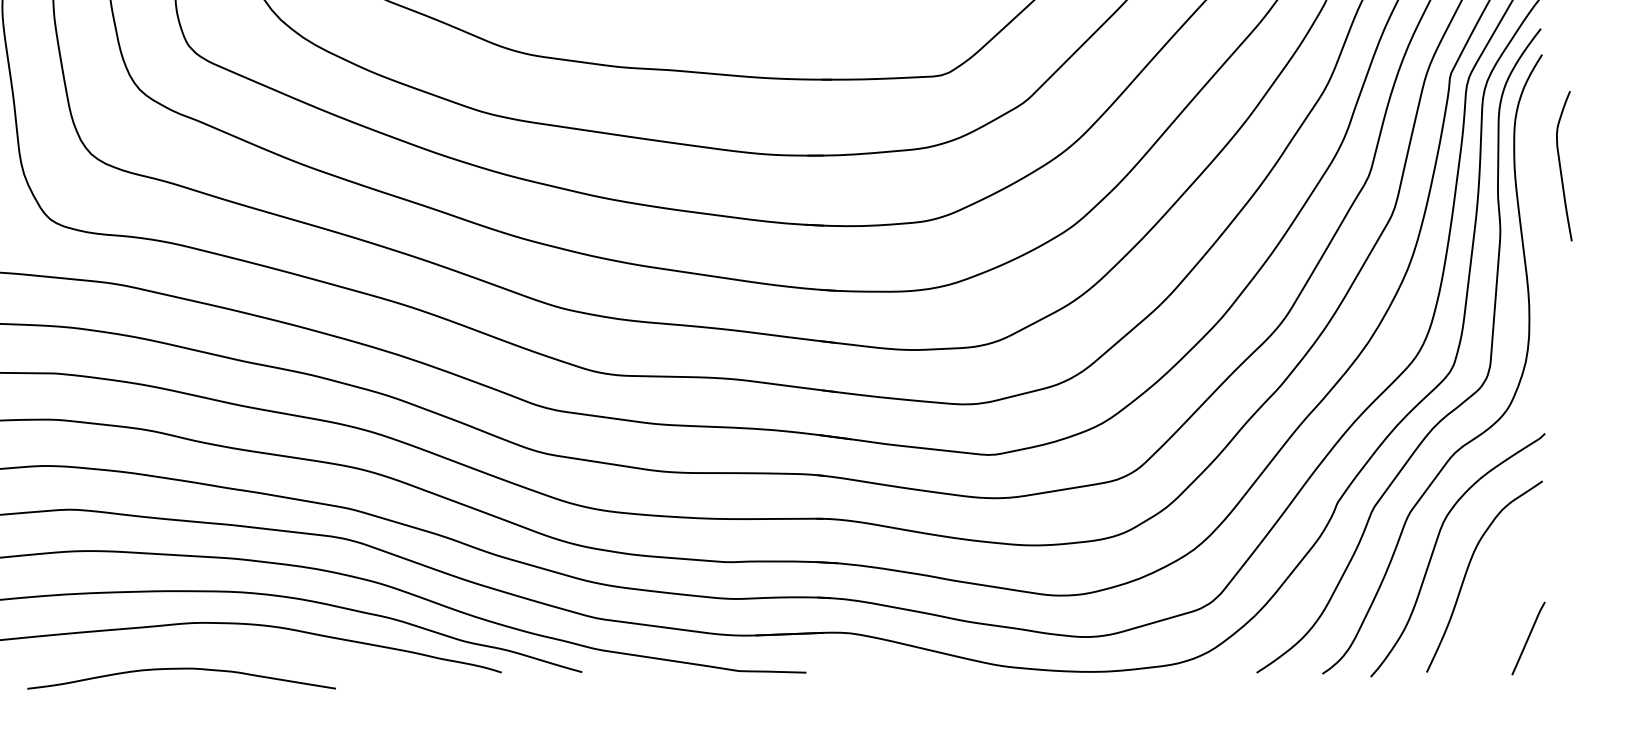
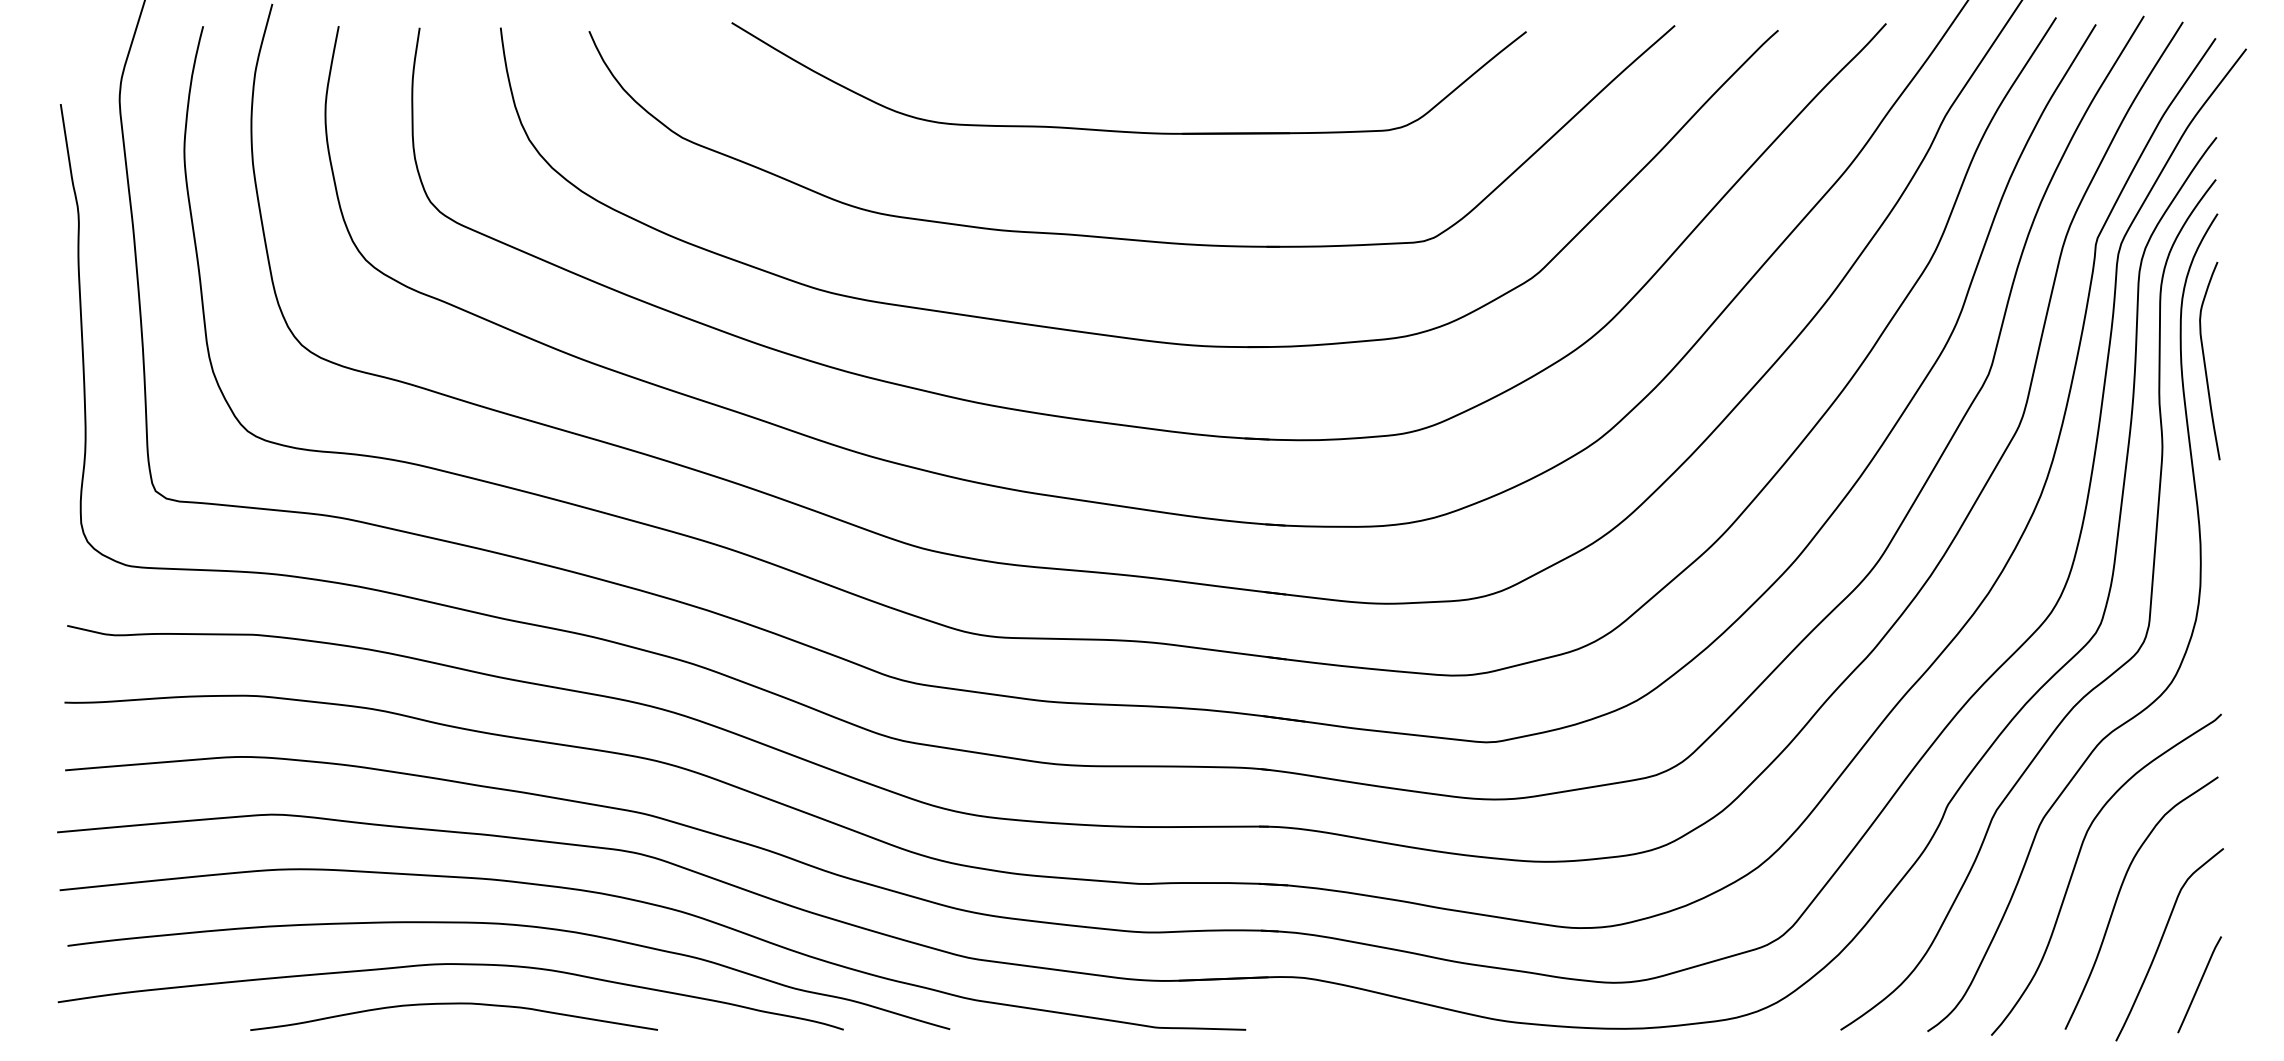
curve: (1560, 166) -> (2205, 361), moved
curve: (1499, 606) -> (2161, 942), added
curve: (181, 669) -> (453, 1004), moved

